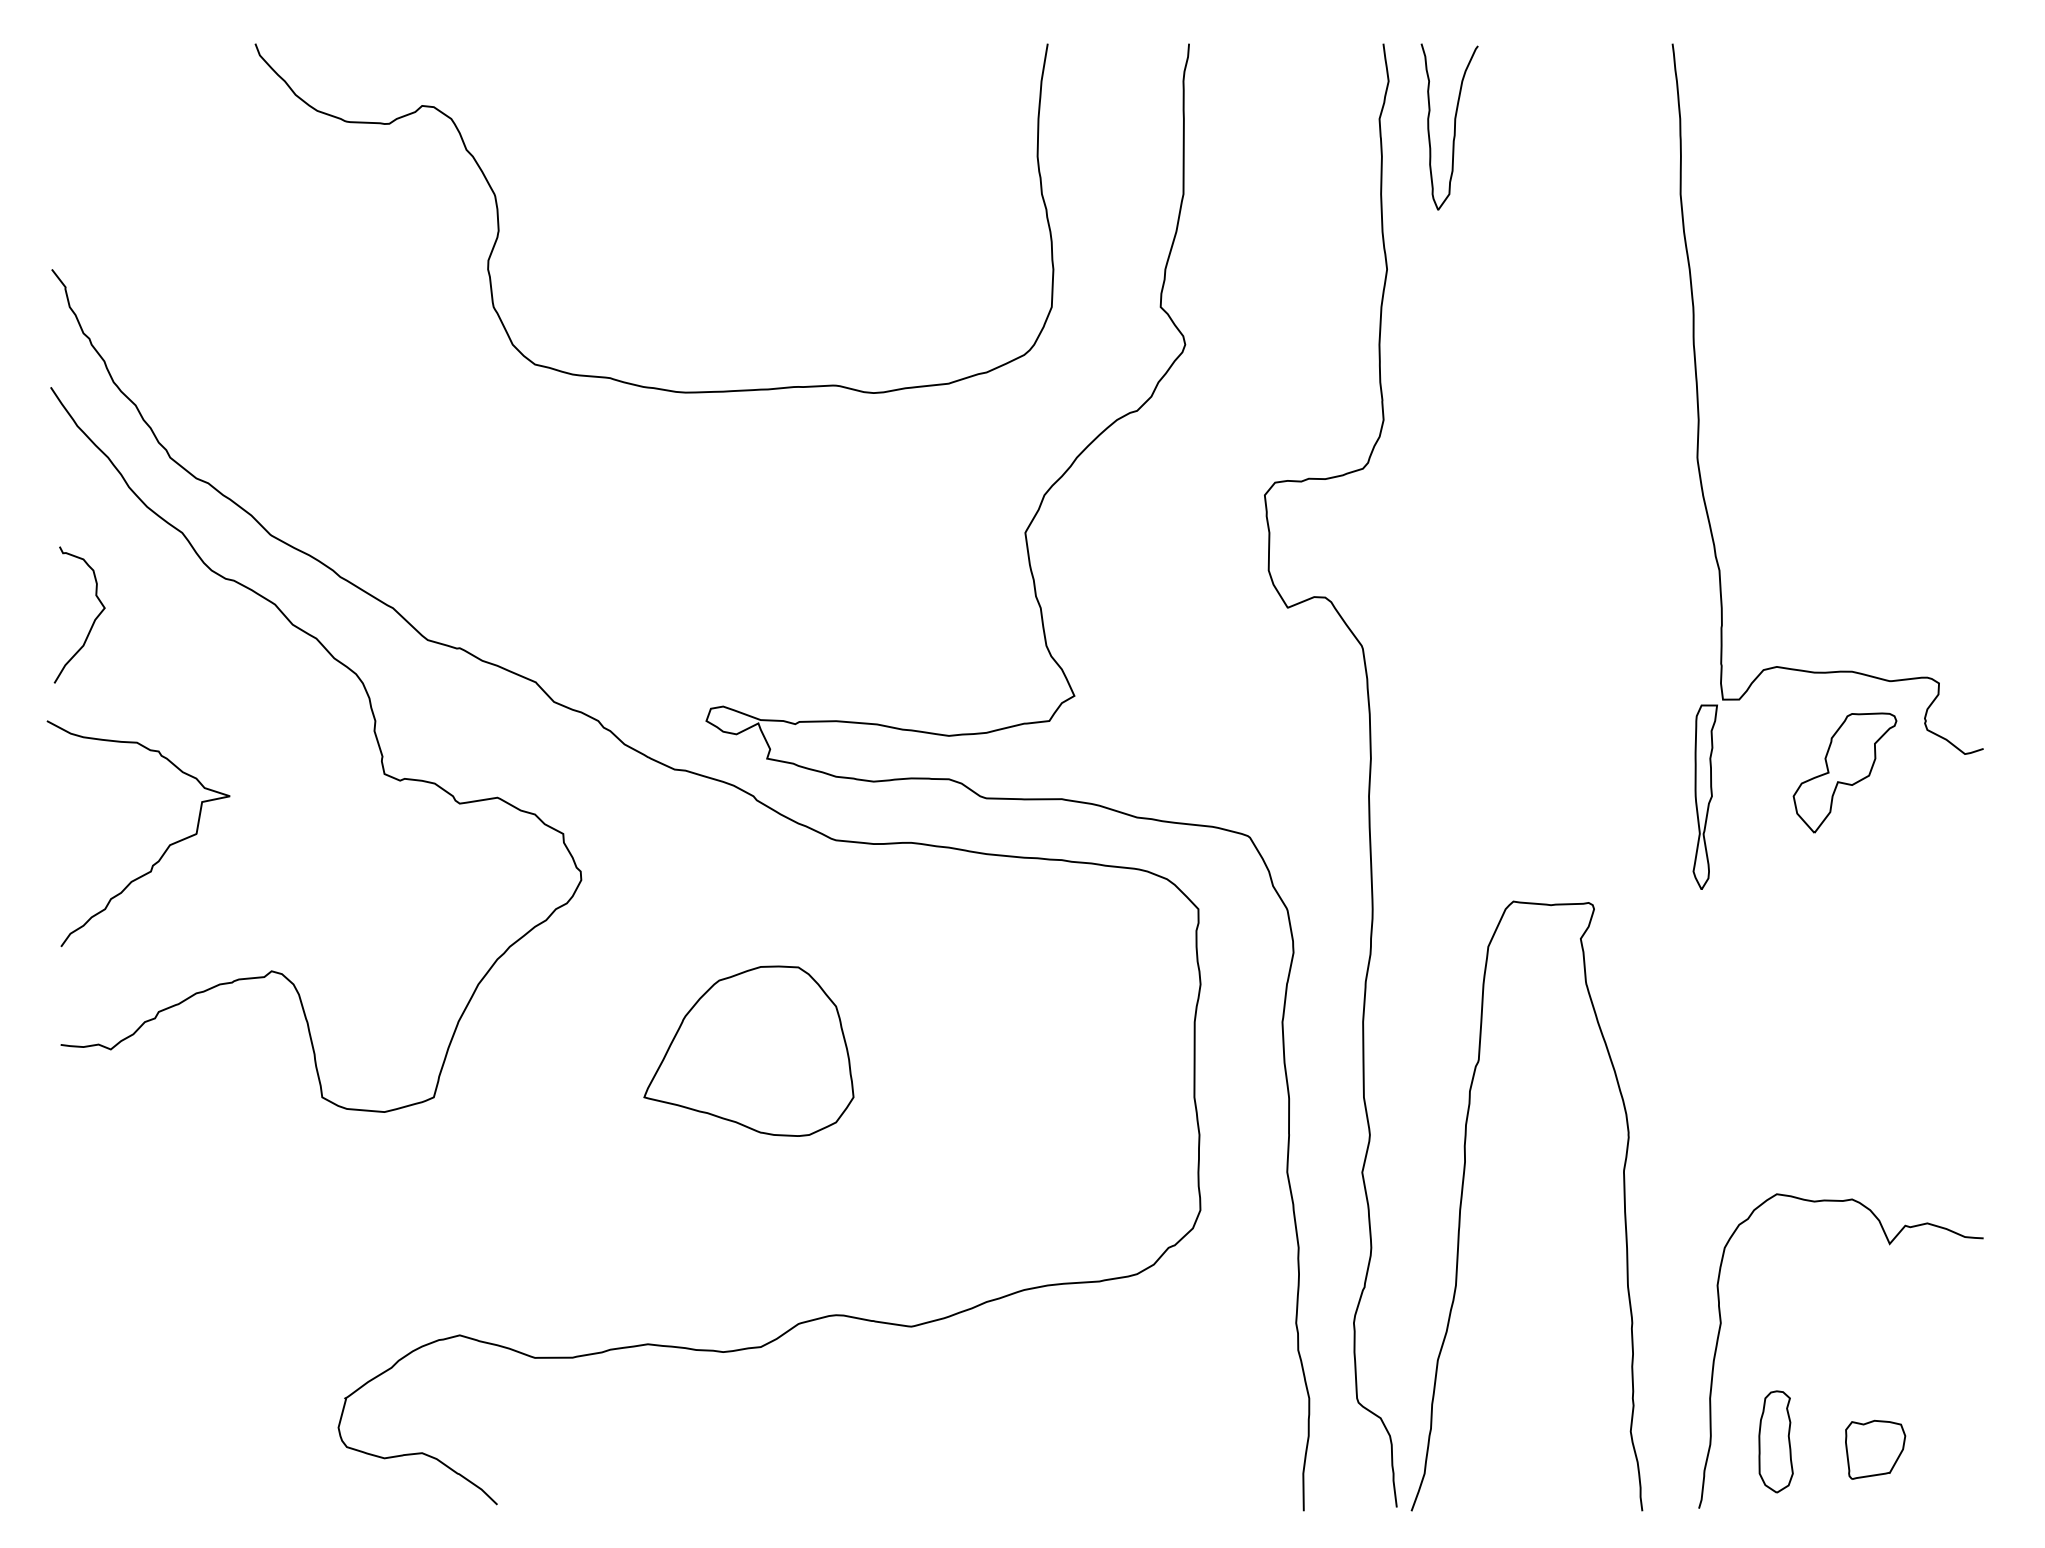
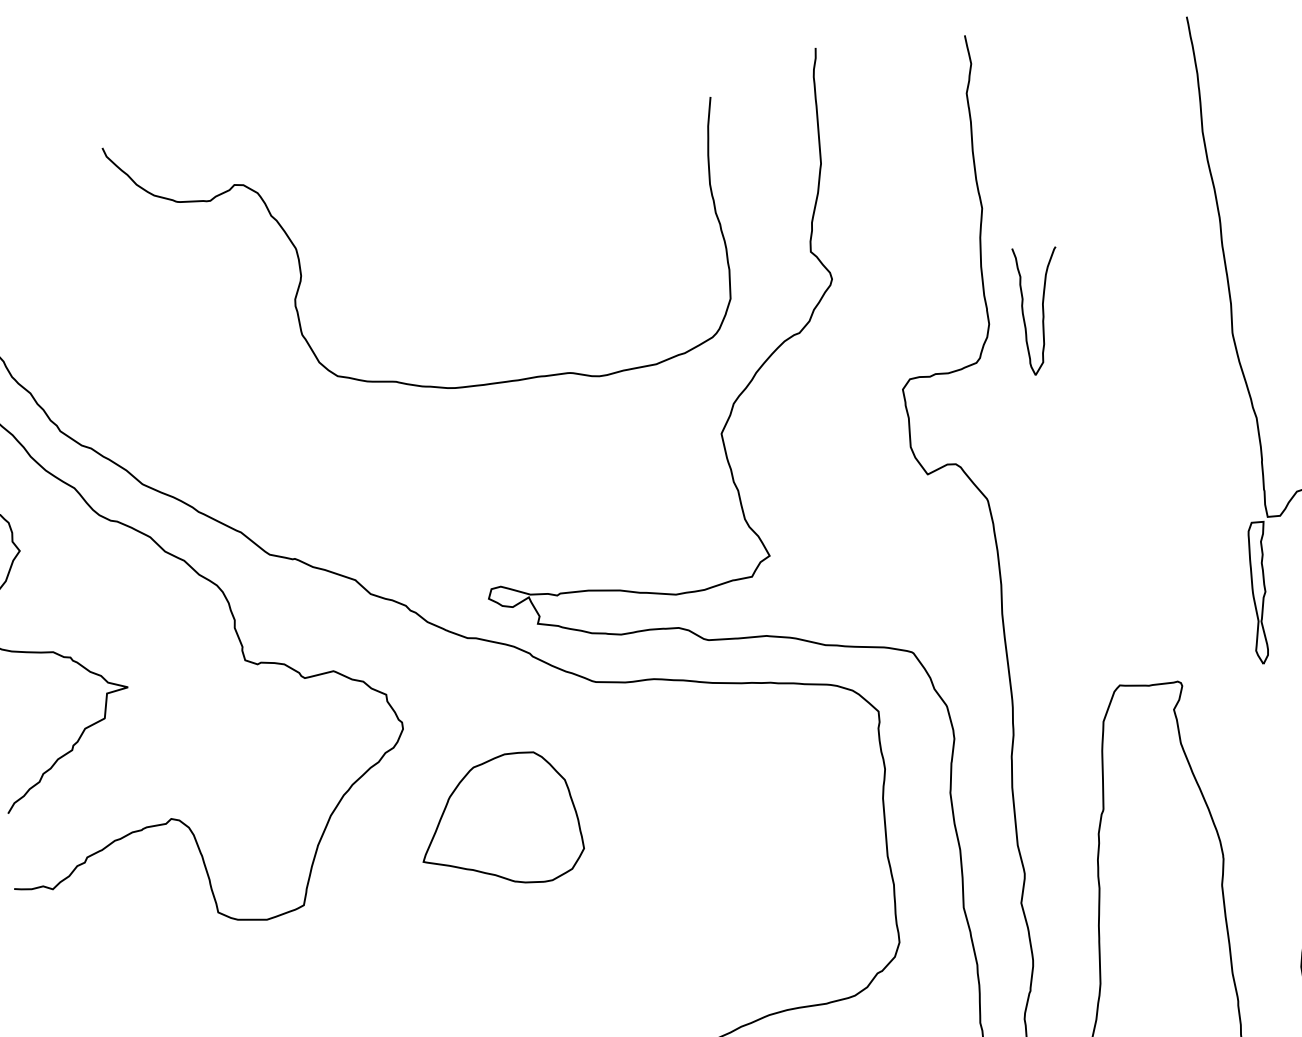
curve: (1454, 126) -> (1042, 310), moved
curve: (499, 222) -> (301, 269), moved
part: (748, 1050) -> (500, 819), moved

